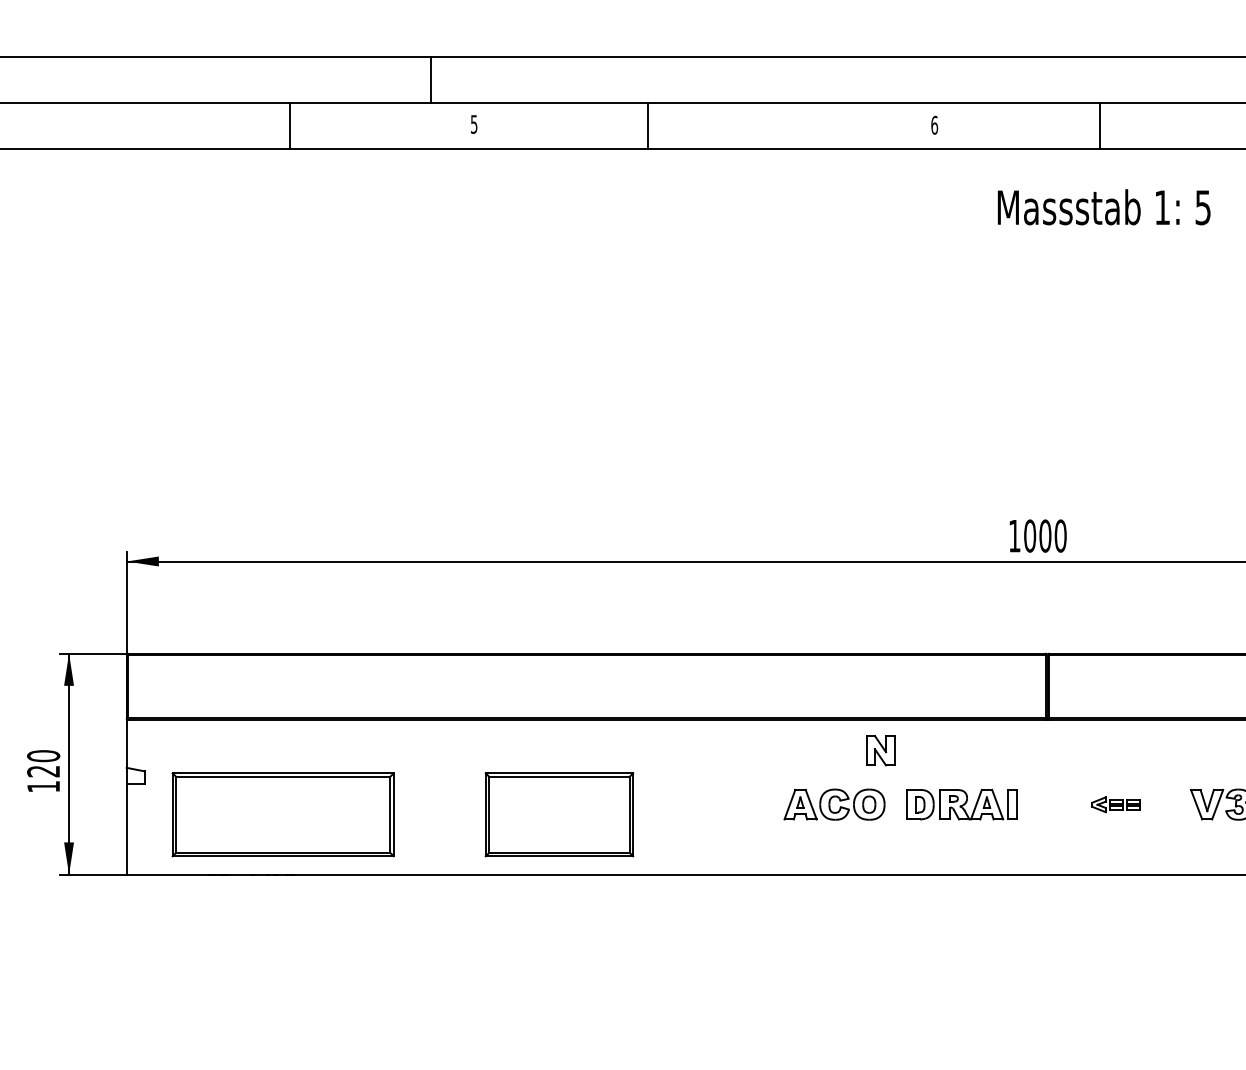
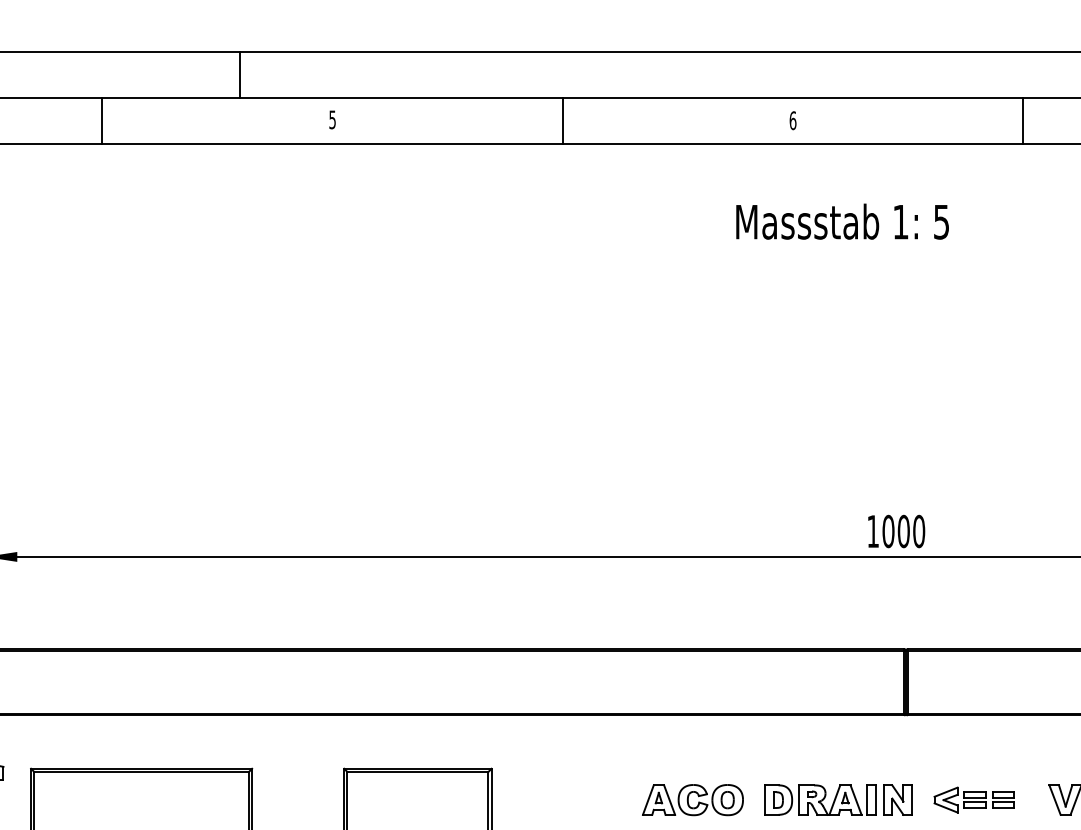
line: (430, 79) -> (239, 74), moved
line: (289, 125) -> (101, 120), moved
line: (648, 125) -> (562, 120), moved
line: (1099, 125) -> (1022, 120), moved
text: (1103, 207) -> (841, 221), moved
part: (880, 750) -> (897, 799), moved
part: (1115, 804) -> (973, 799), size x1.67

